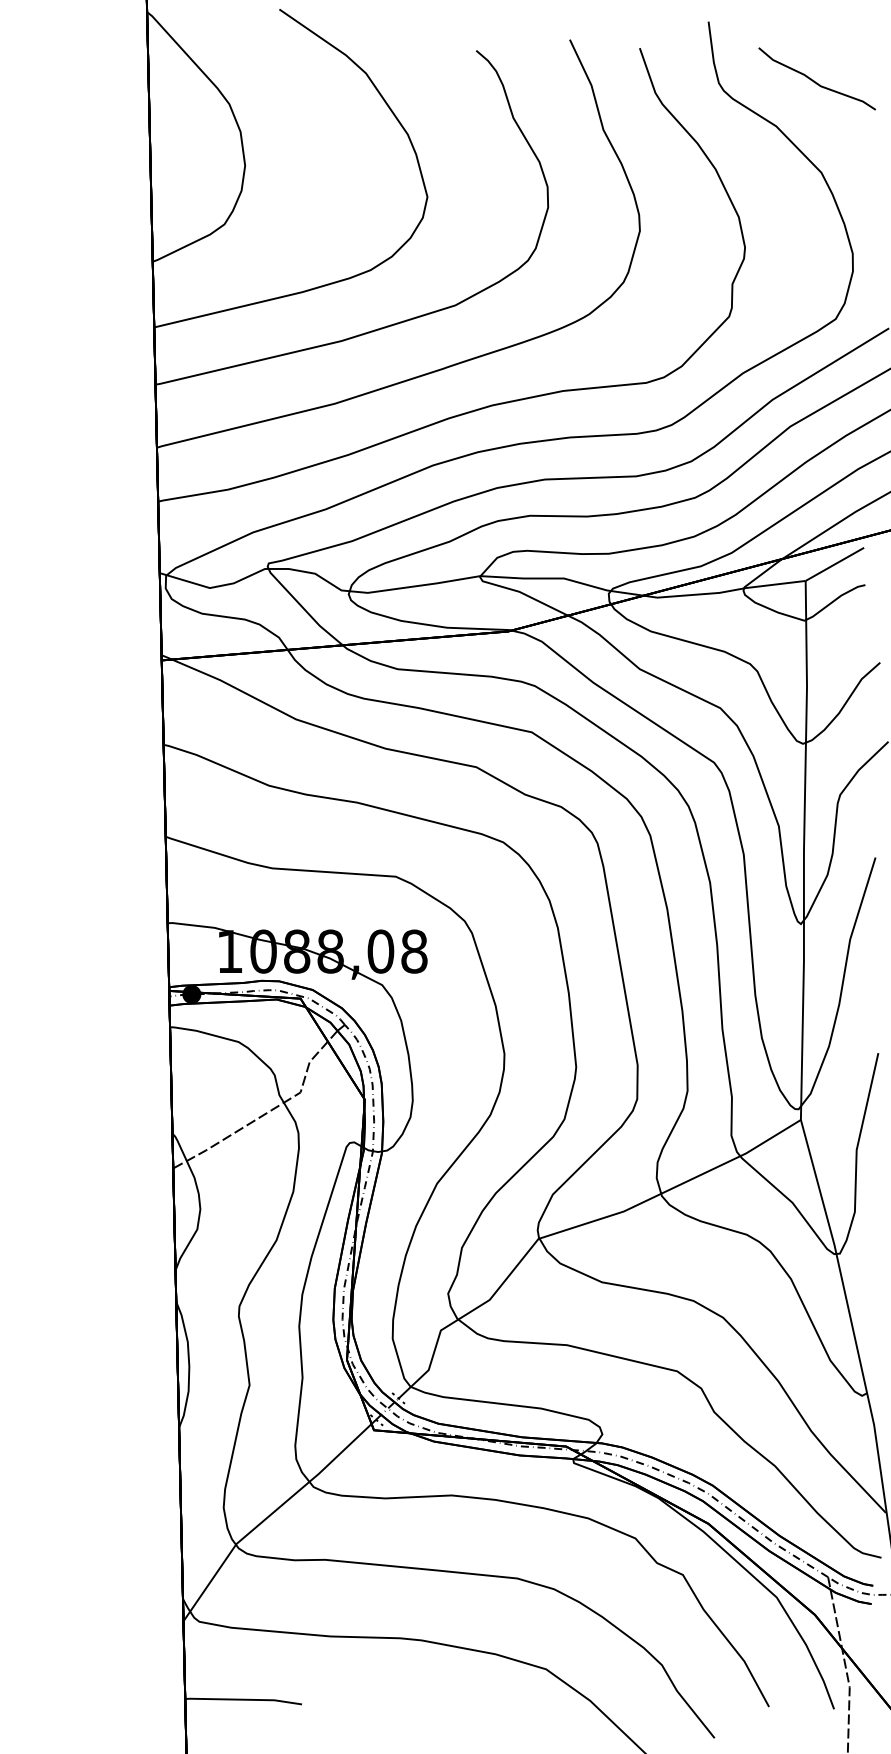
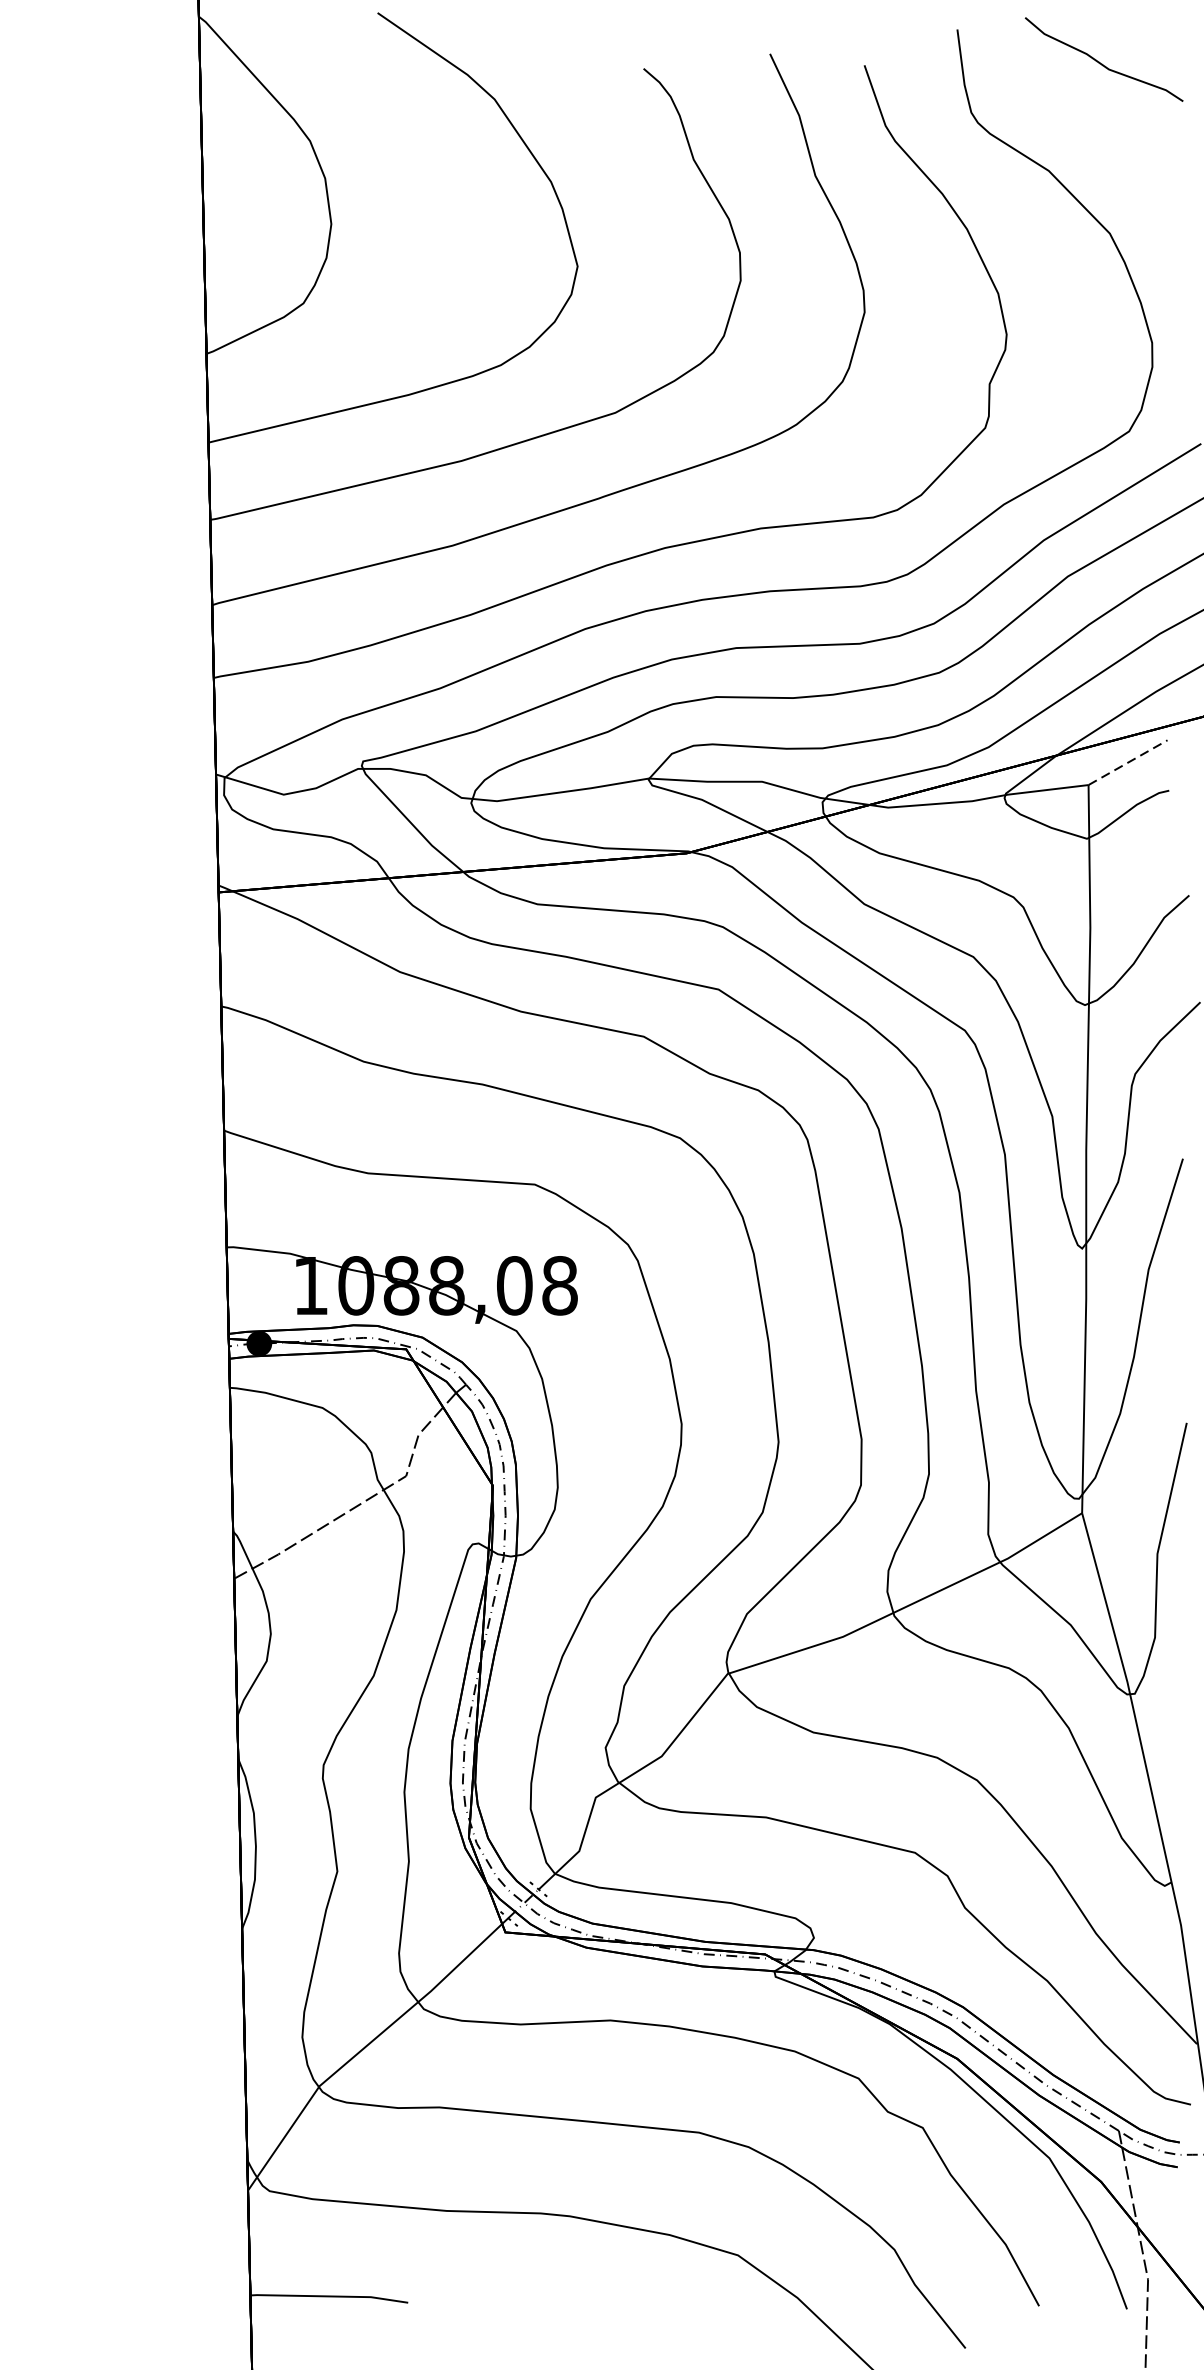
curve: (814, 80) -> (1100, 61), moved
line: (834, 564) -> (1127, 762), solid -> dashed

